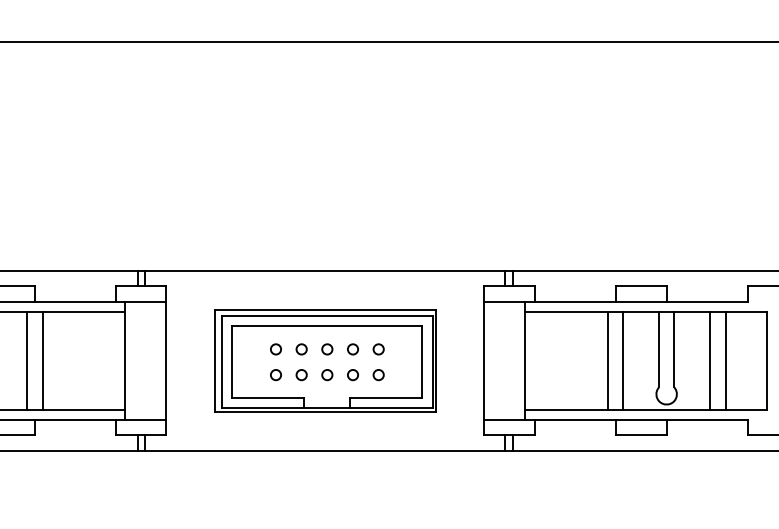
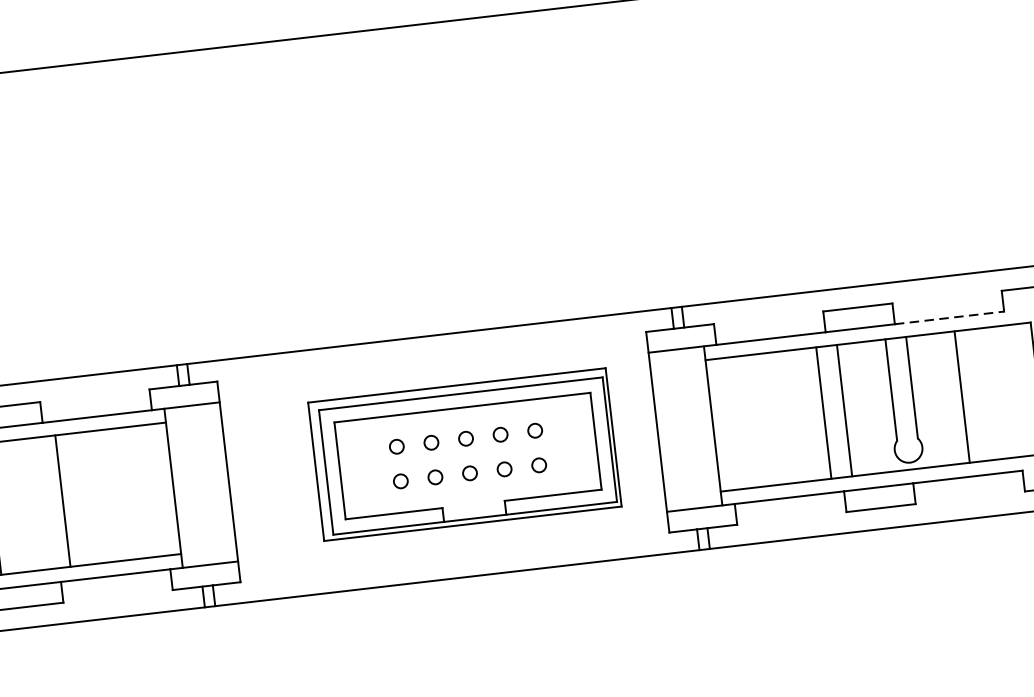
line: (707, 301) -> (949, 317), solid -> dashed
line: (27, 360) -> (42, 502), removed
part: (325, 360) -> (465, 453), moved
line: (725, 360) -> (982, 394), removed

